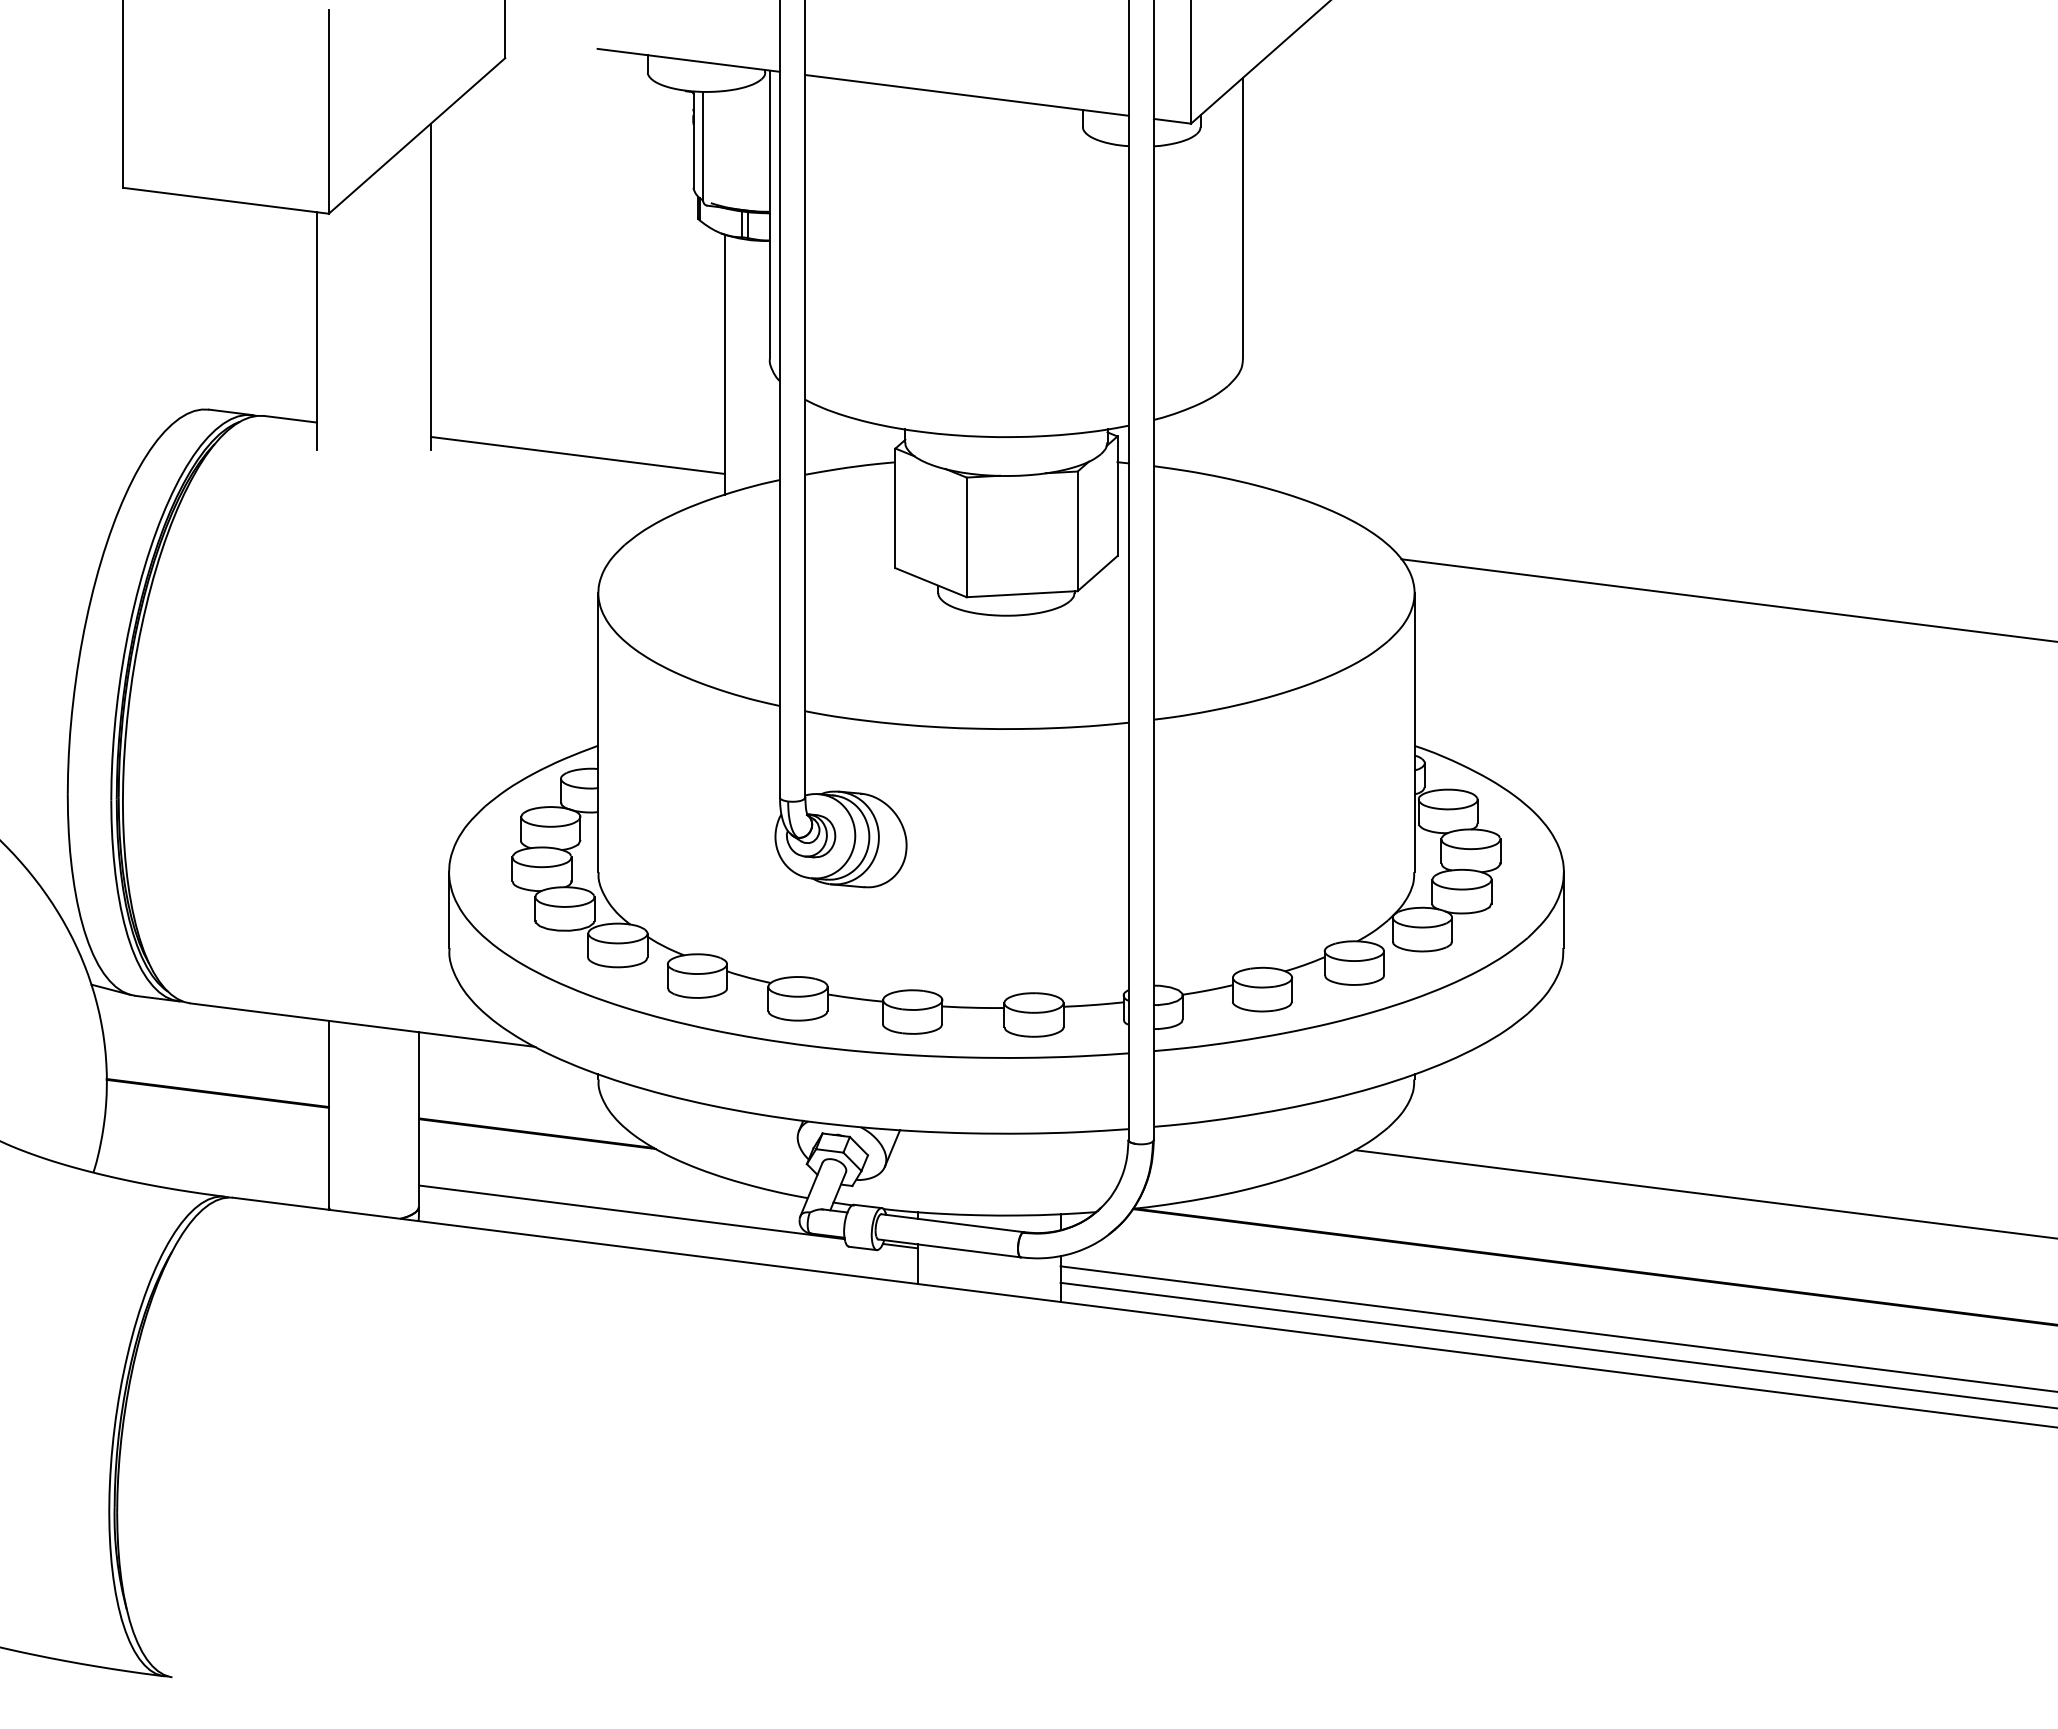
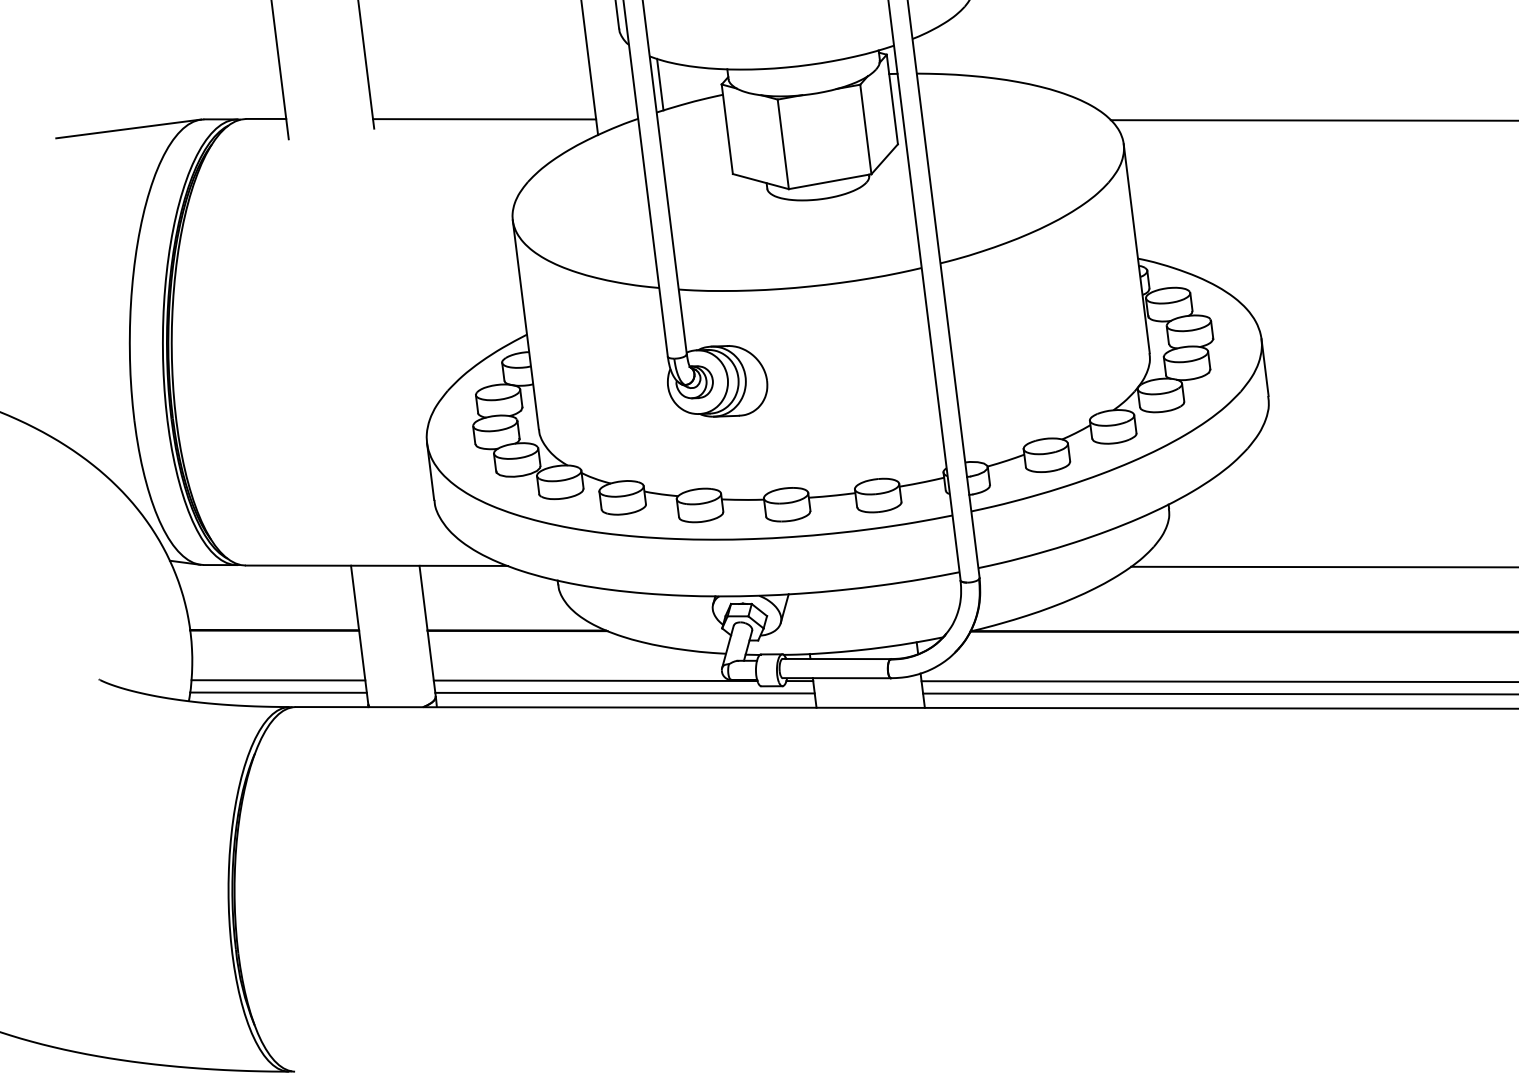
line: (107, 409) -> (128, 128), added
line: (814, 438) -> (660, 84), added
line: (214, 1159) -> (278, 680), added
line: (212, 1175) -> (278, 692), added
line: (668, 1232) -> (624, 692), added

